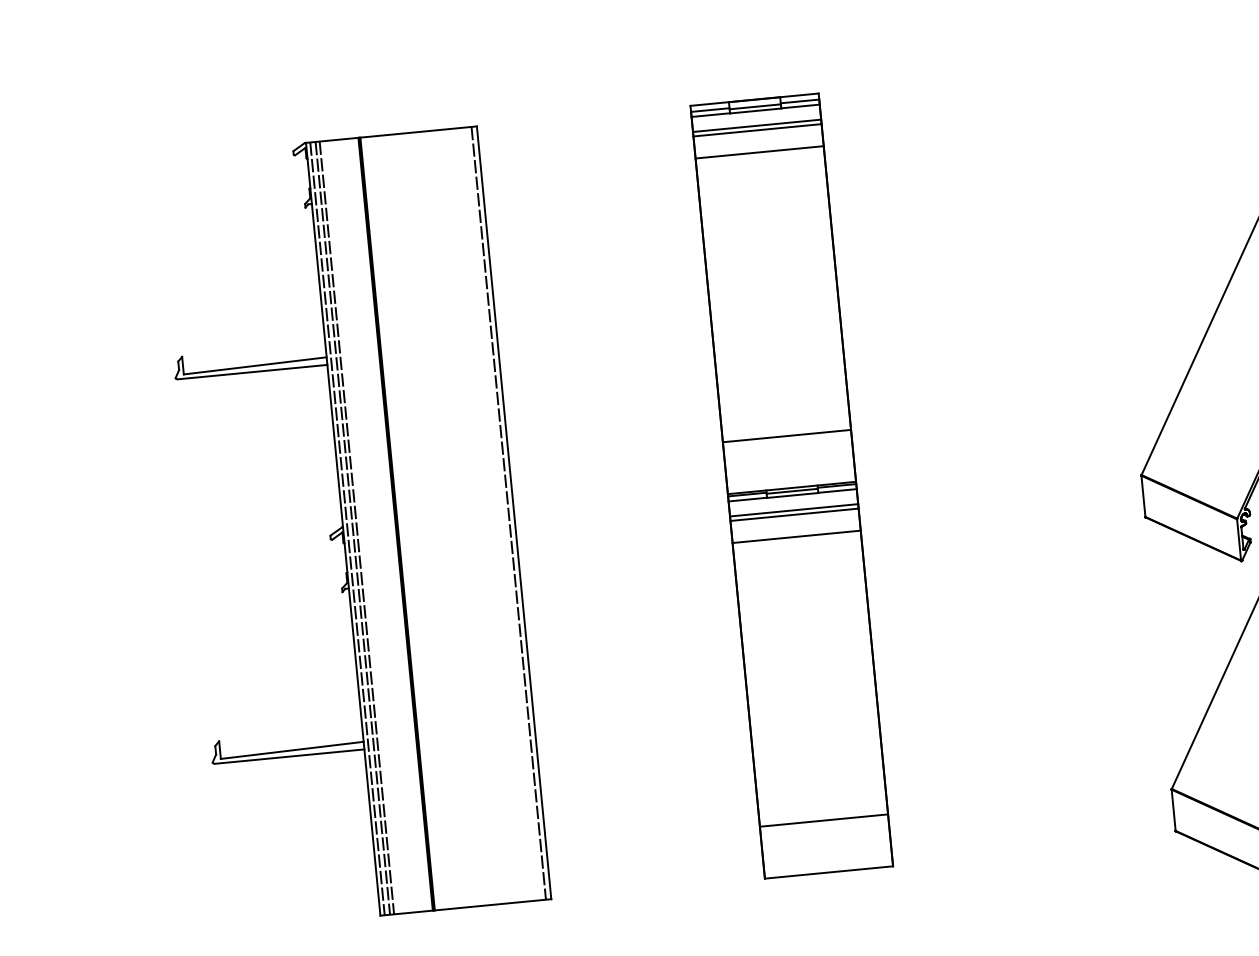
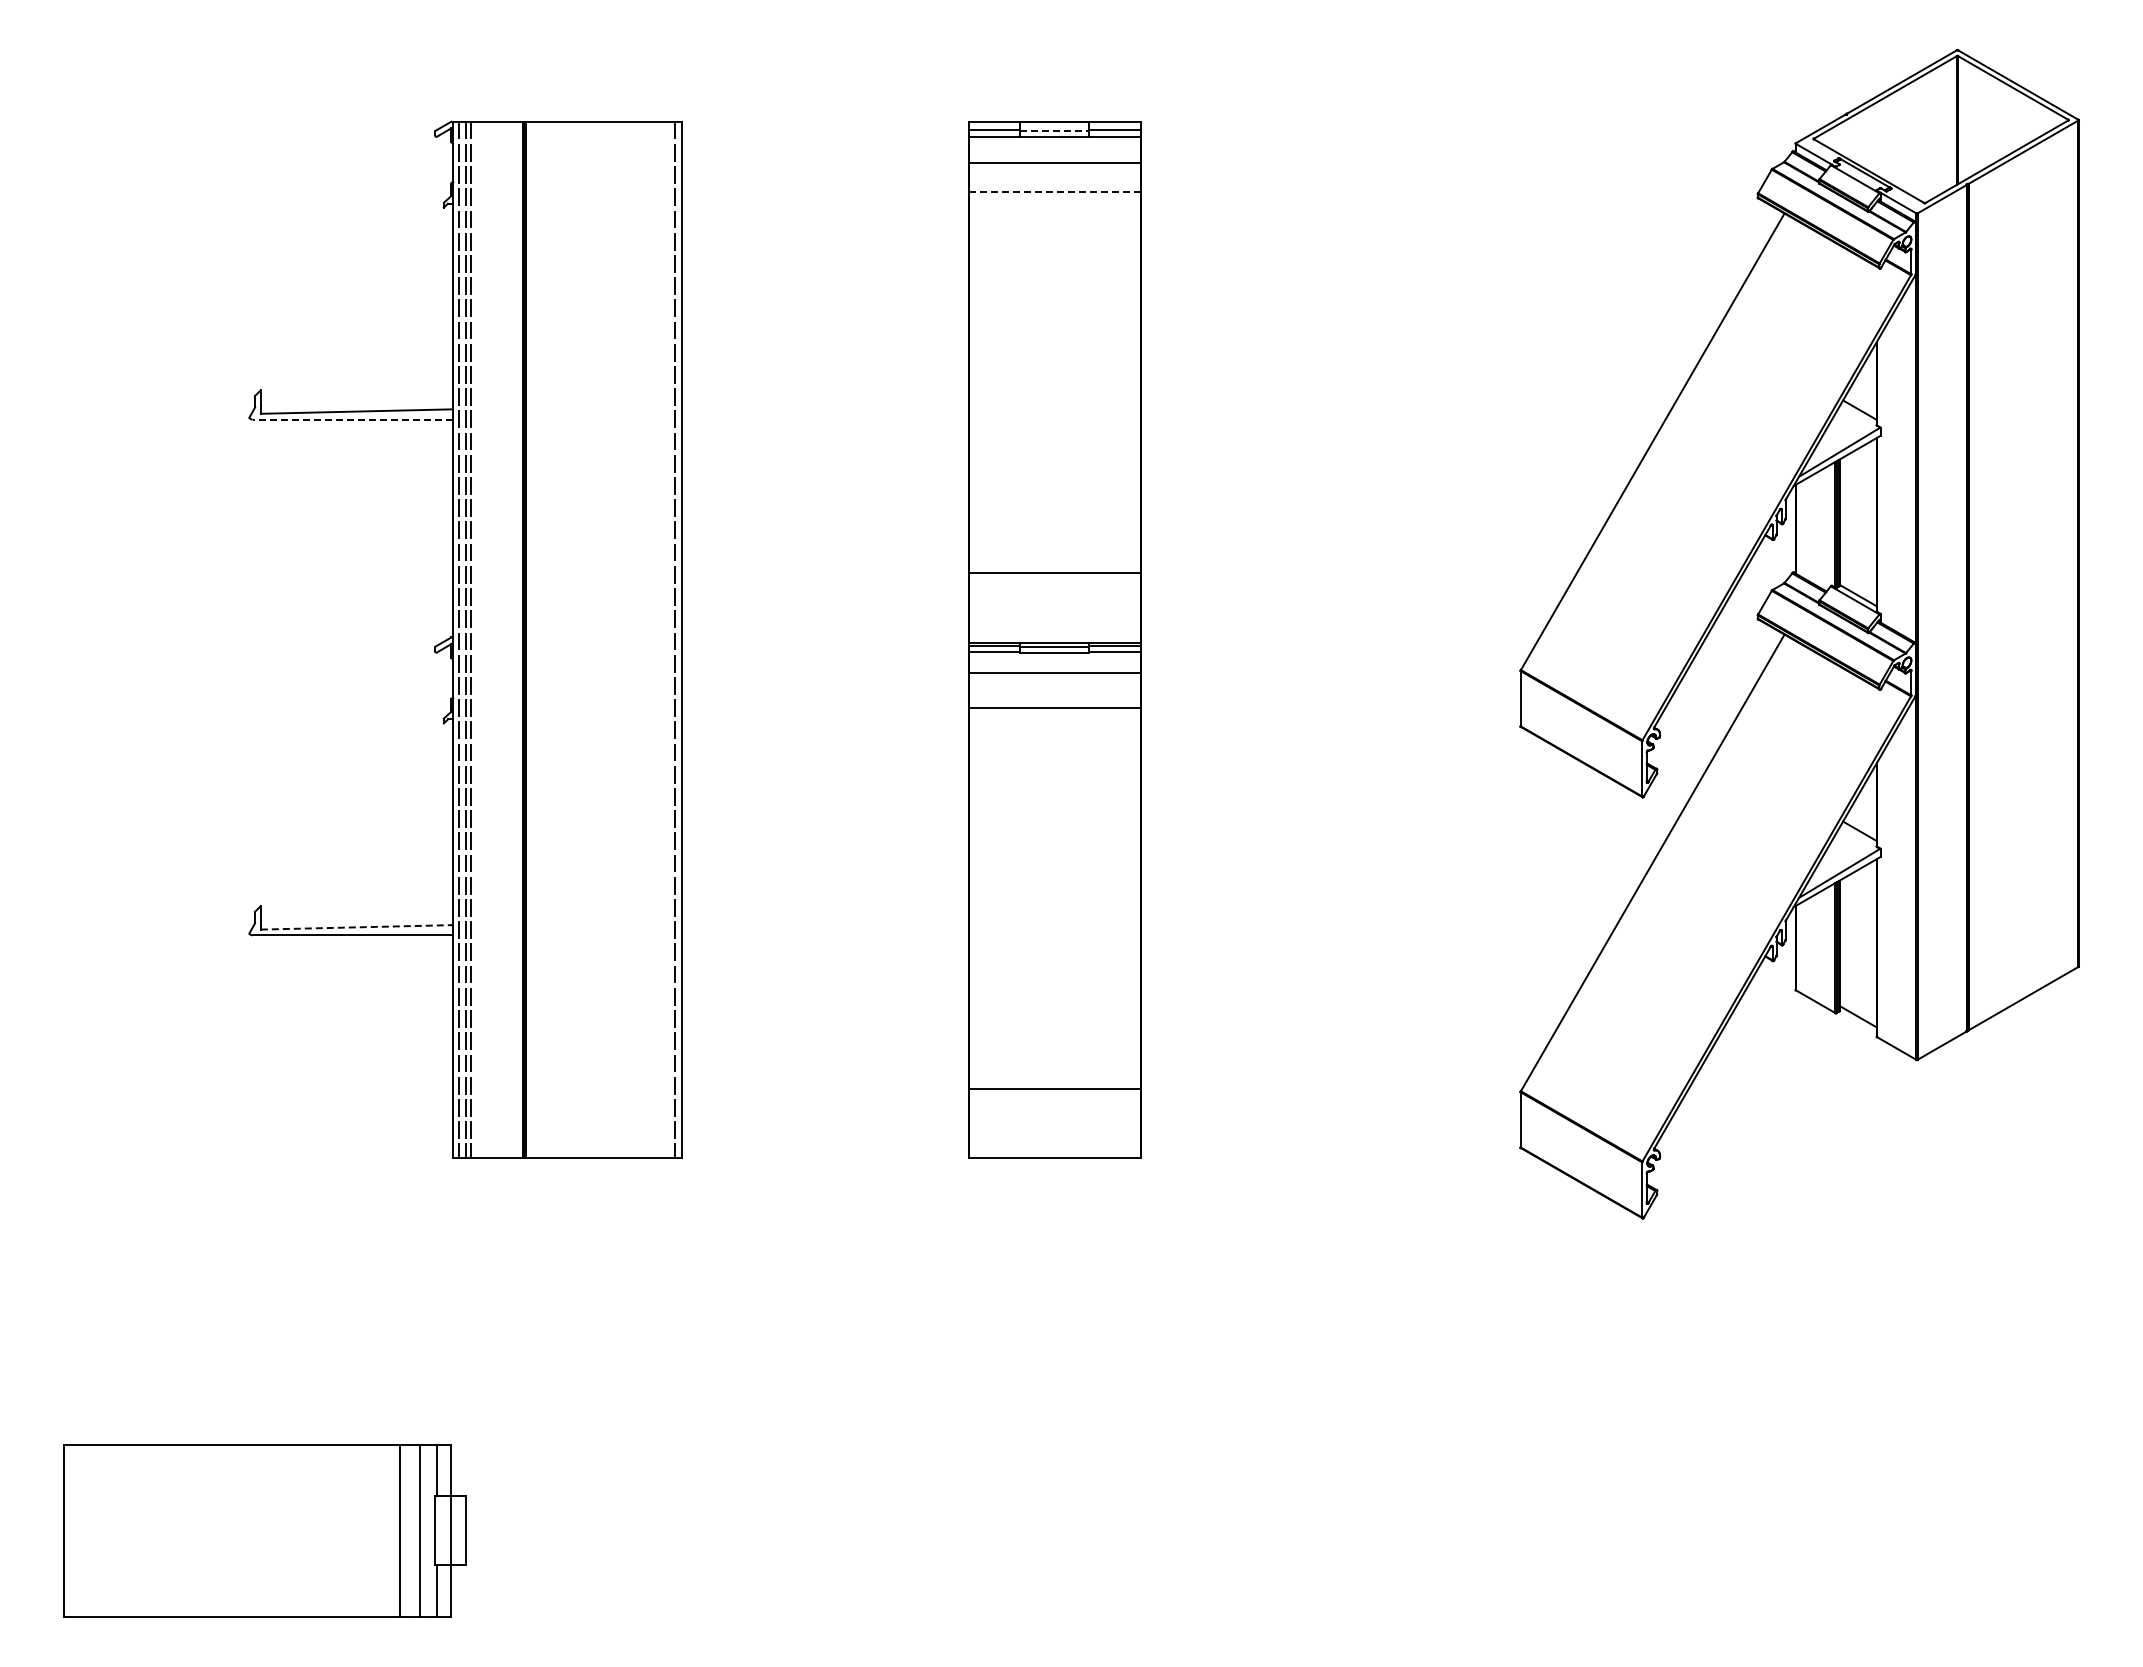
line: (755, 106) -> (1055, 131), solid -> dashed
line: (757, 125) -> (1054, 156), removed
line: (759, 152) -> (1054, 192), solid -> dashed
line: (252, 372) -> (352, 419), solid -> dashed
line: (794, 514) -> (1054, 678), removed
line: (292, 750) -> (357, 927), solid -> dashed

